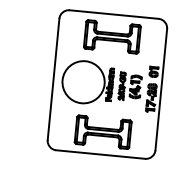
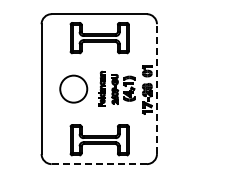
circle: (83, 81) -> (73, 88), size x0.6
line: (160, 90) -> (156, 89), solid -> dashed
line: (100, 154) -> (99, 164), solid -> dashed

